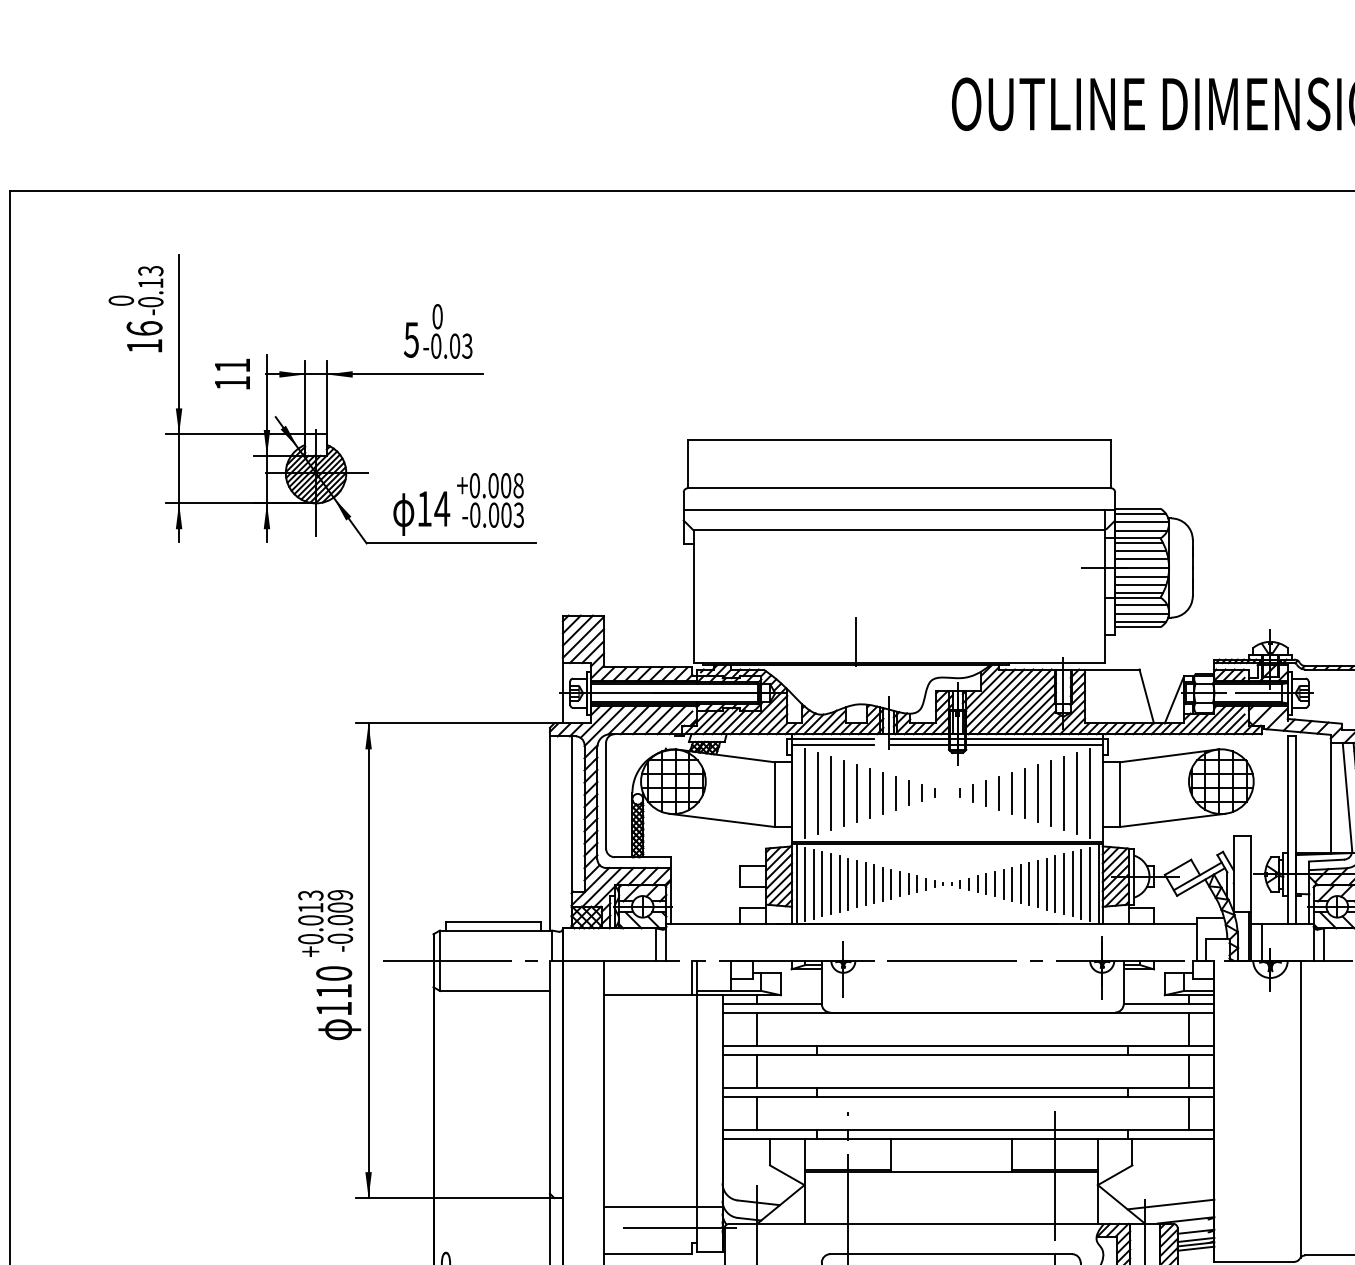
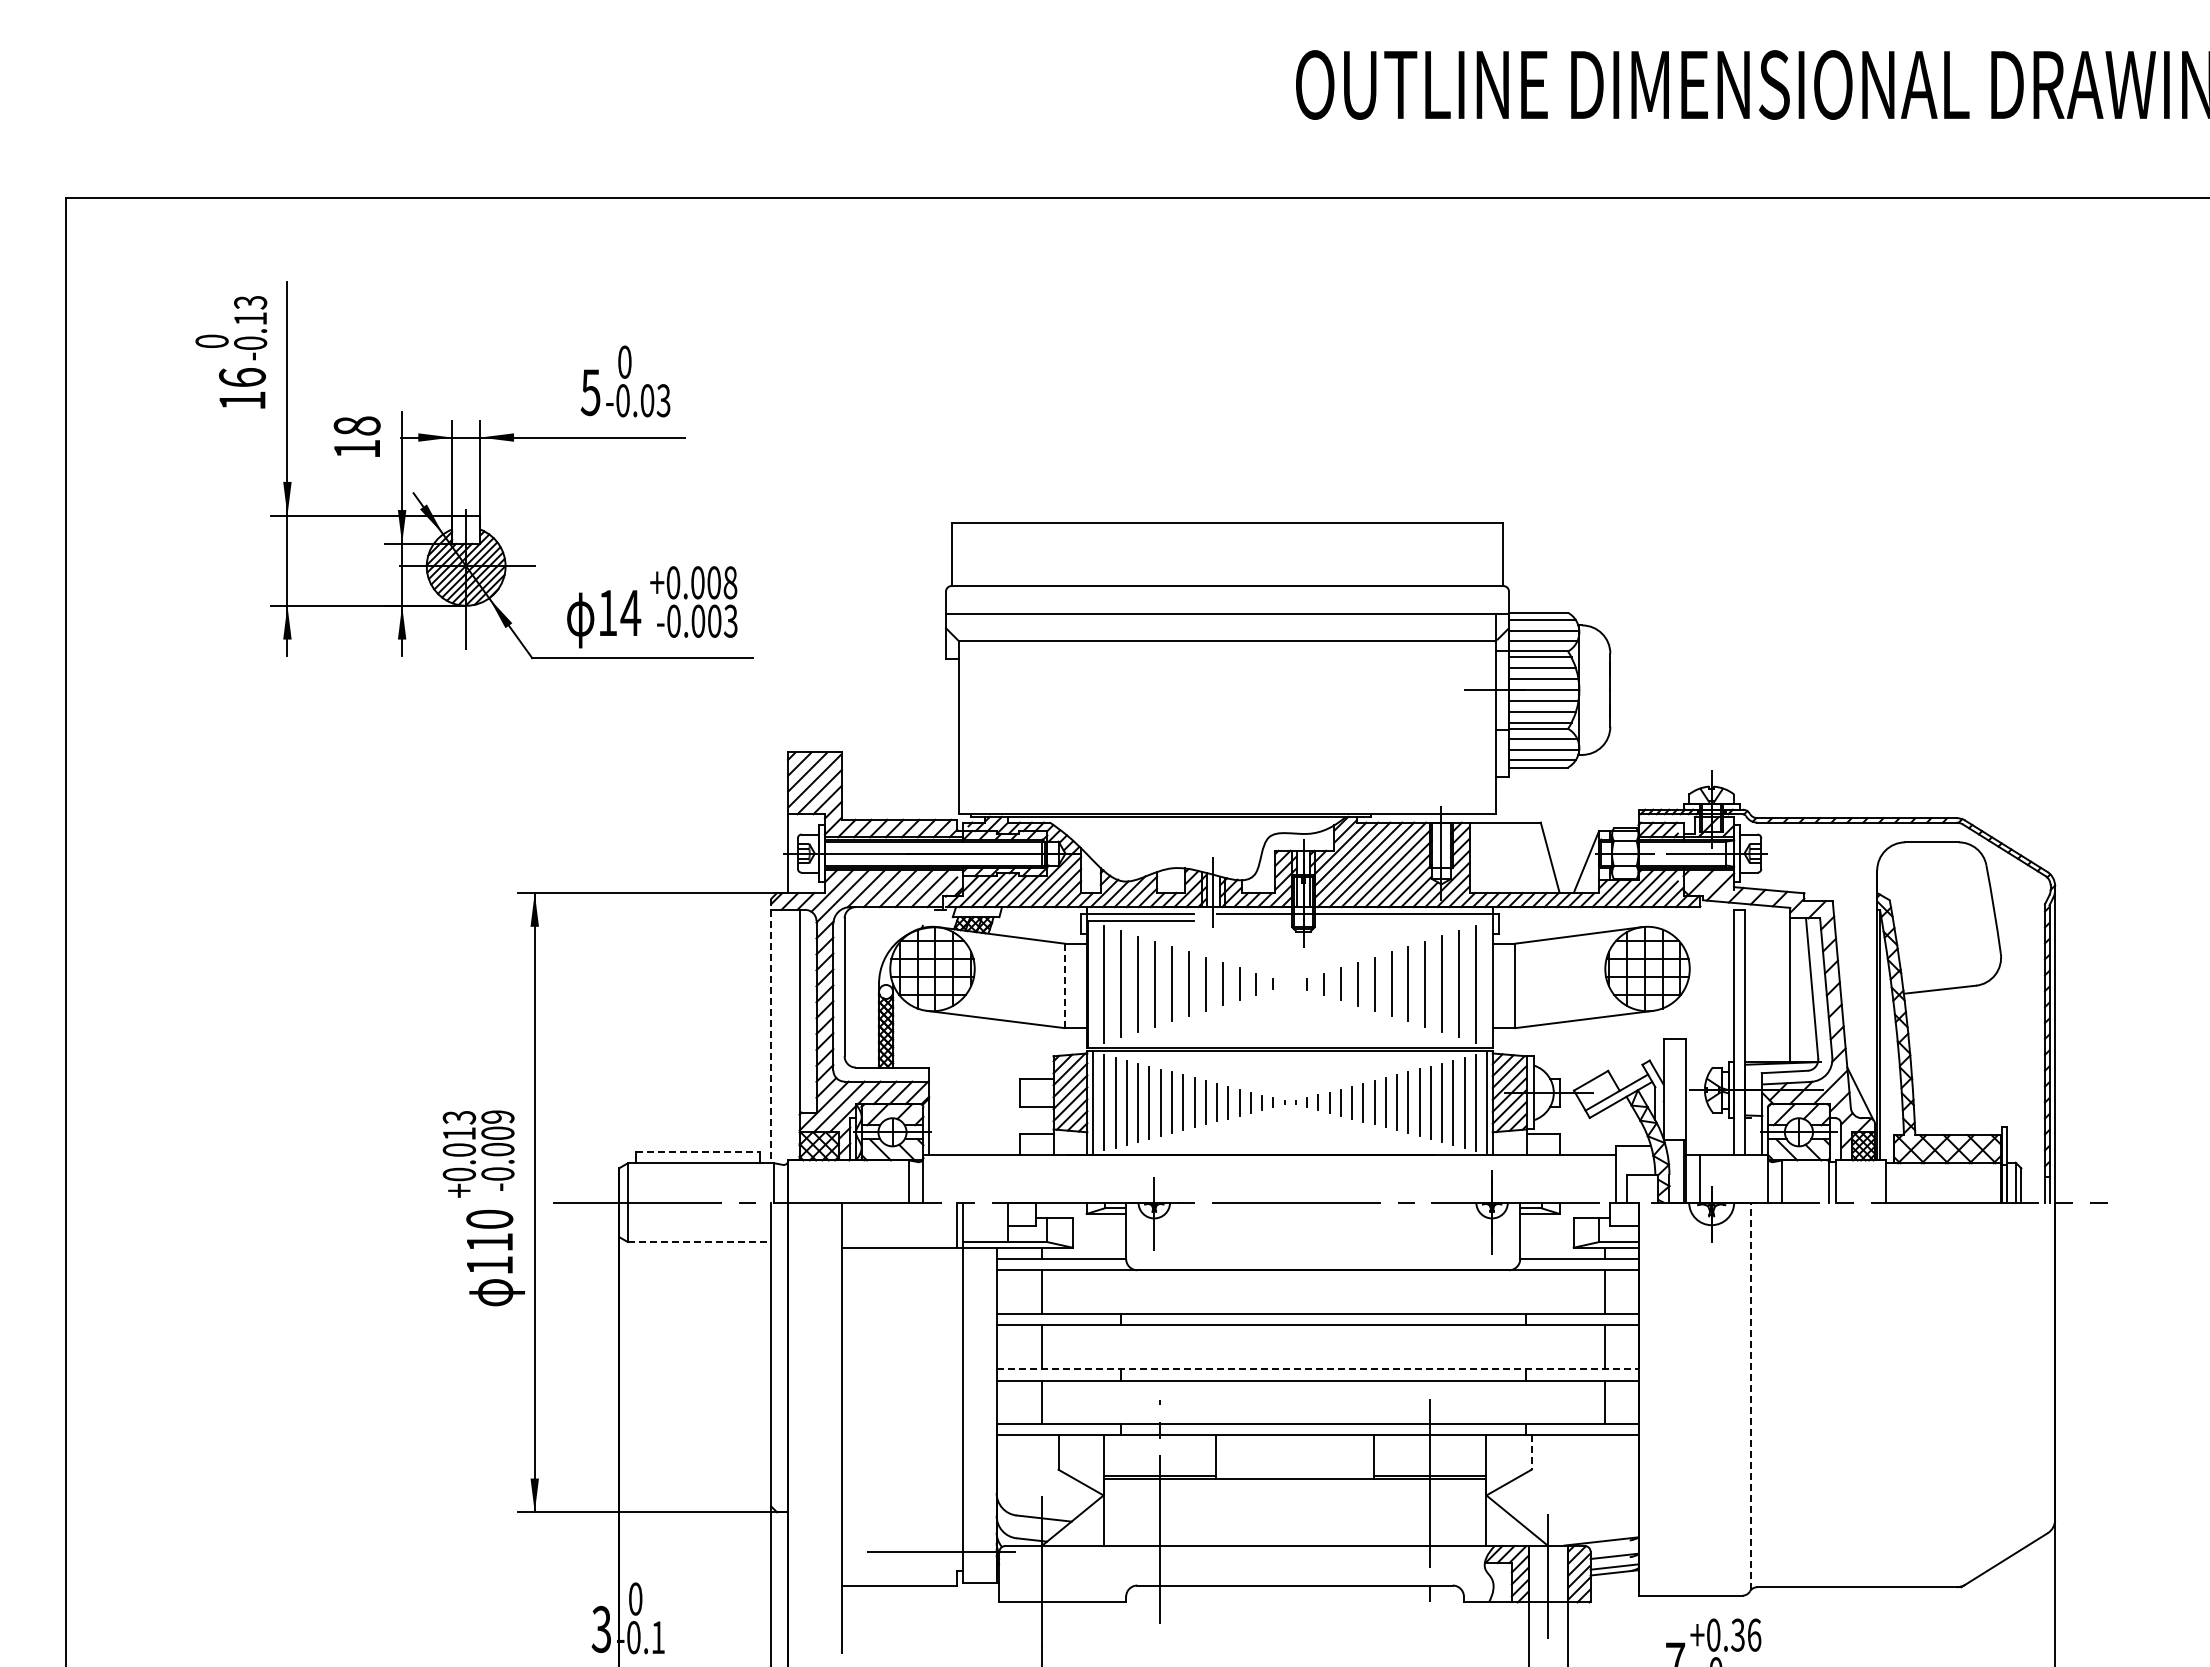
text: (232, 365) -> (356, 425), 11 -> 18
line: (856, 641) -> (1171, 786), removed
line: (996, 744) -> (1354, 920), removed
line: (774, 794) -> (1064, 985), solid -> dashed
line: (550, 829) -> (771, 1031), solid -> dashed
line: (494, 922) -> (698, 1152), solid -> dashed
line: (494, 991) -> (699, 1242), solid -> dashed
line: (968, 1088) -> (1317, 1369), solid -> dashed
line: (1300, 1109) -> (1751, 1396), solid -> dashed
line: (1132, 1152) -> (1531, 1452), solid -> dashed
line: (1170, 1204) -> (1581, 1520), removed
line: (662, 1206) -> (918, 1523), removed
line: (1196, 1248) -> (1614, 1578), removed

